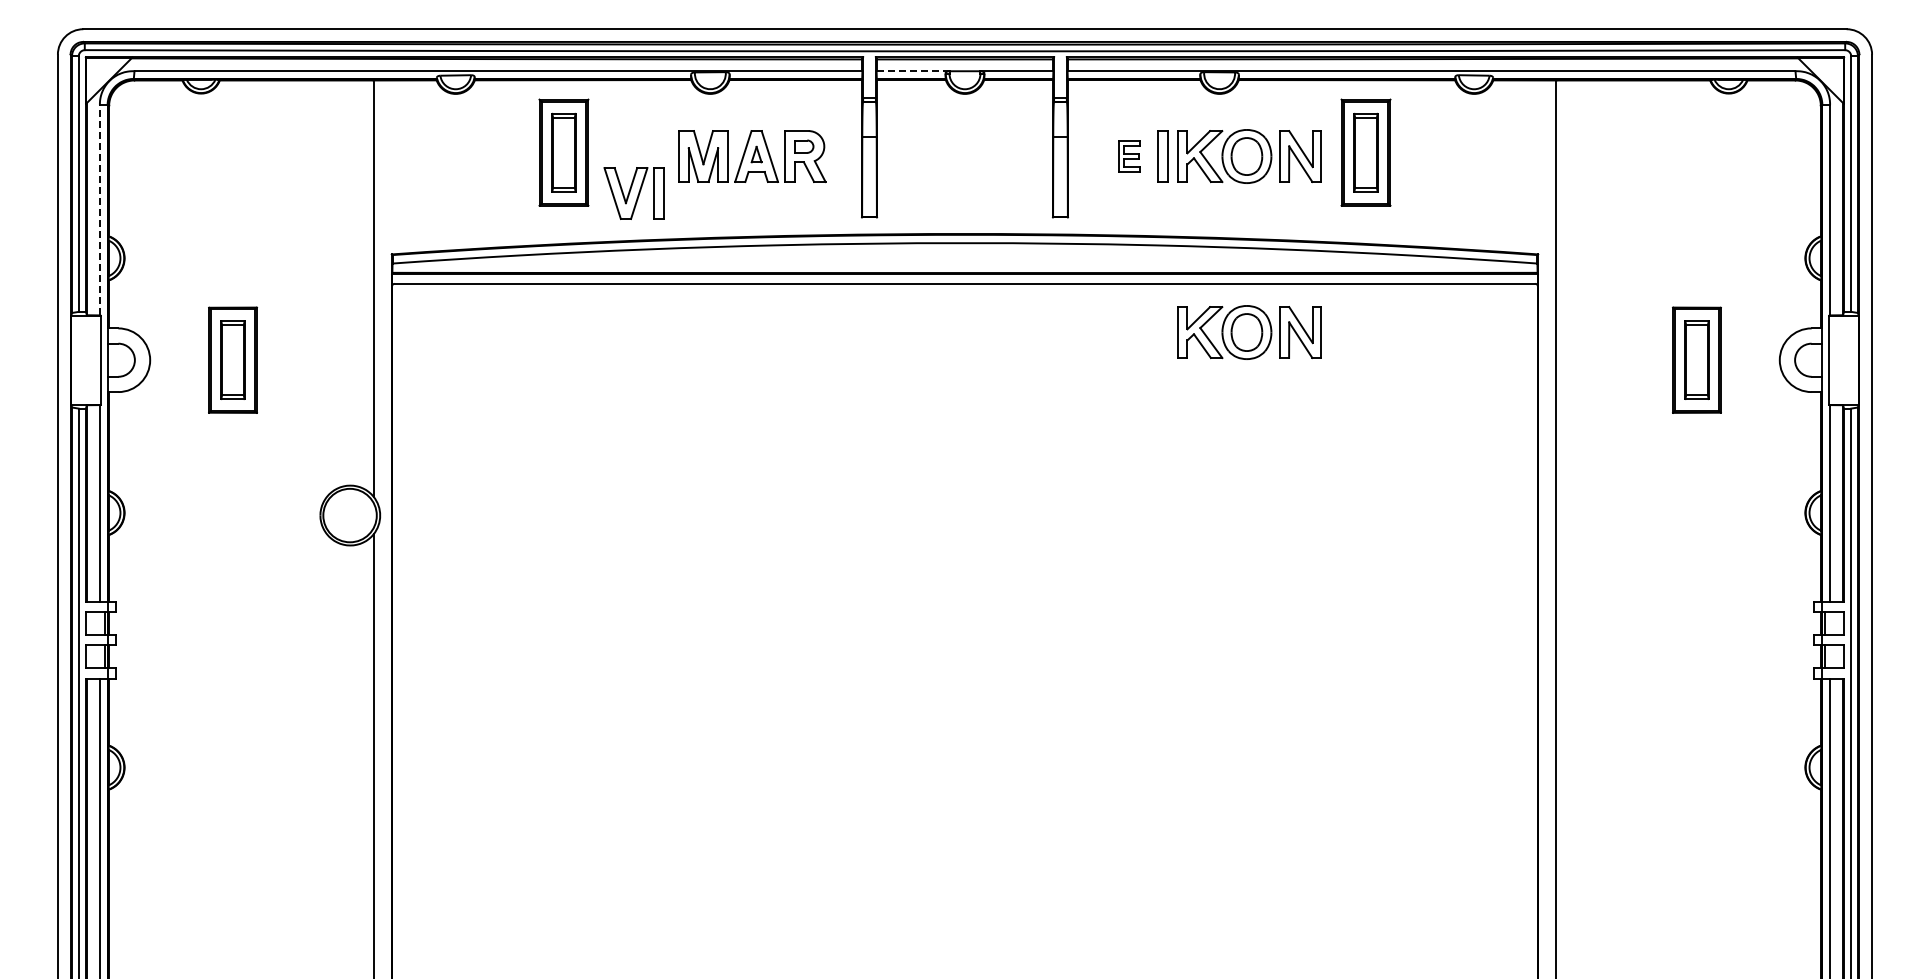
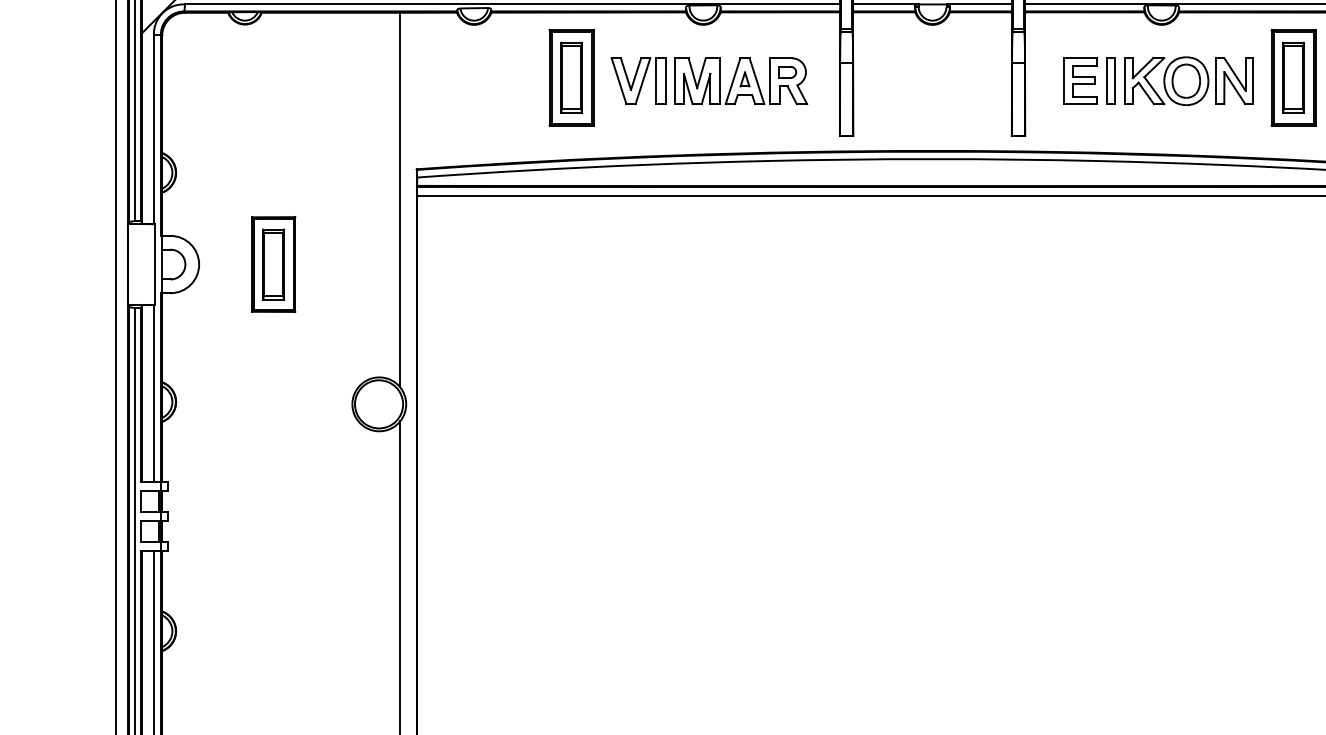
line: (913, 71) -> (886, 4), dashed -> solid
part: (1129, 156) -> (1080, 81), size x1.67
part: (633, 193) -> (637, 81), moved
line: (99, 209) -> (153, 128), dashed -> solid
part: (1249, 332) -> (1188, 239), removed

